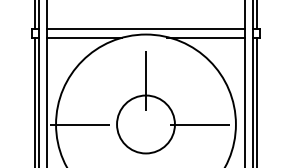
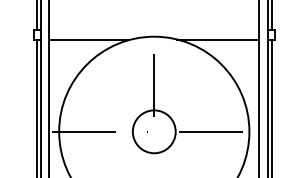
line: (145, 28) -> (153, 30), removed
circle: (145, 124) -> (153, 131), size x0.7

